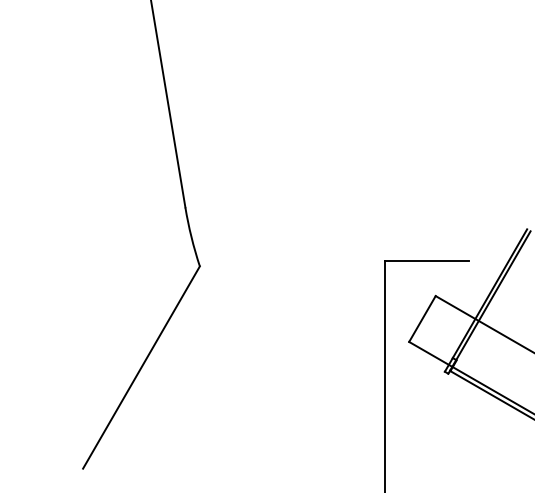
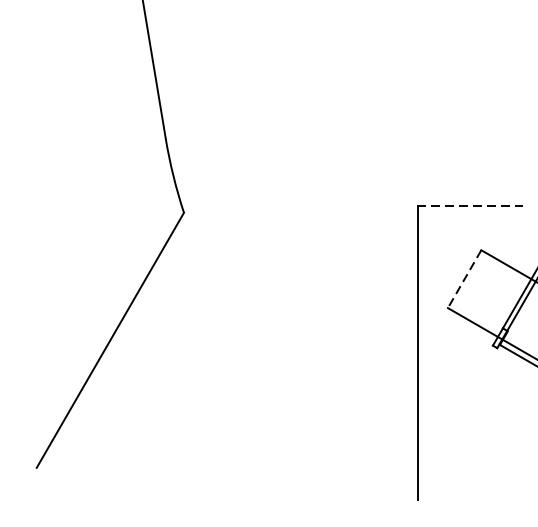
line: (426, 260) -> (469, 205), solid -> dashed
line: (422, 319) -> (464, 279), solid -> dashed

